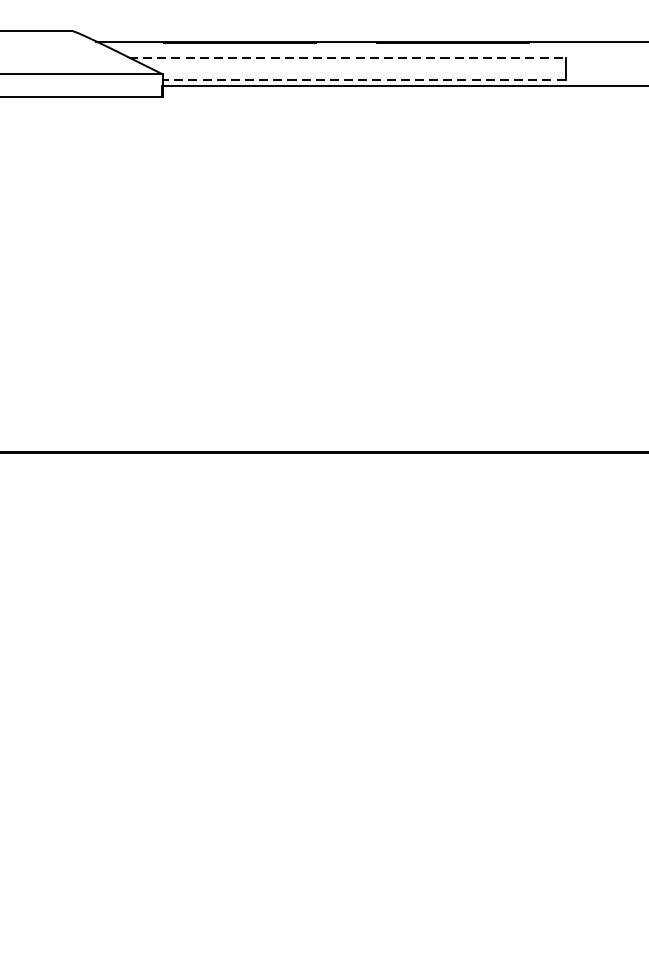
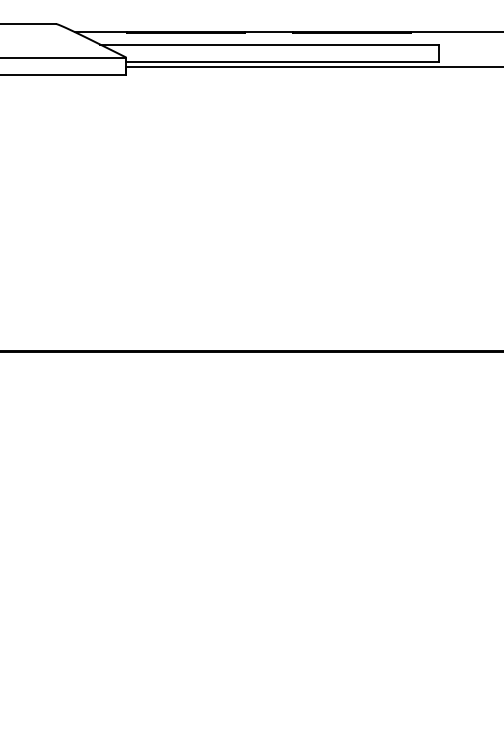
line: (347, 57) -> (269, 44), dashed -> solid
line: (363, 79) -> (282, 61), dashed -> solid

